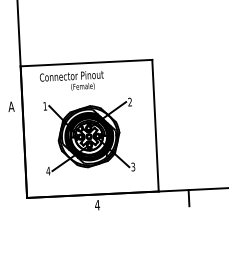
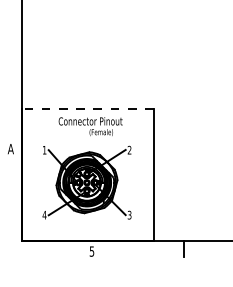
line: (86, 63) -> (87, 109), solid -> dashed
text: (71, 81) -> (90, 126), moved
text: (96, 205) -> (91, 251), 4 -> 5

